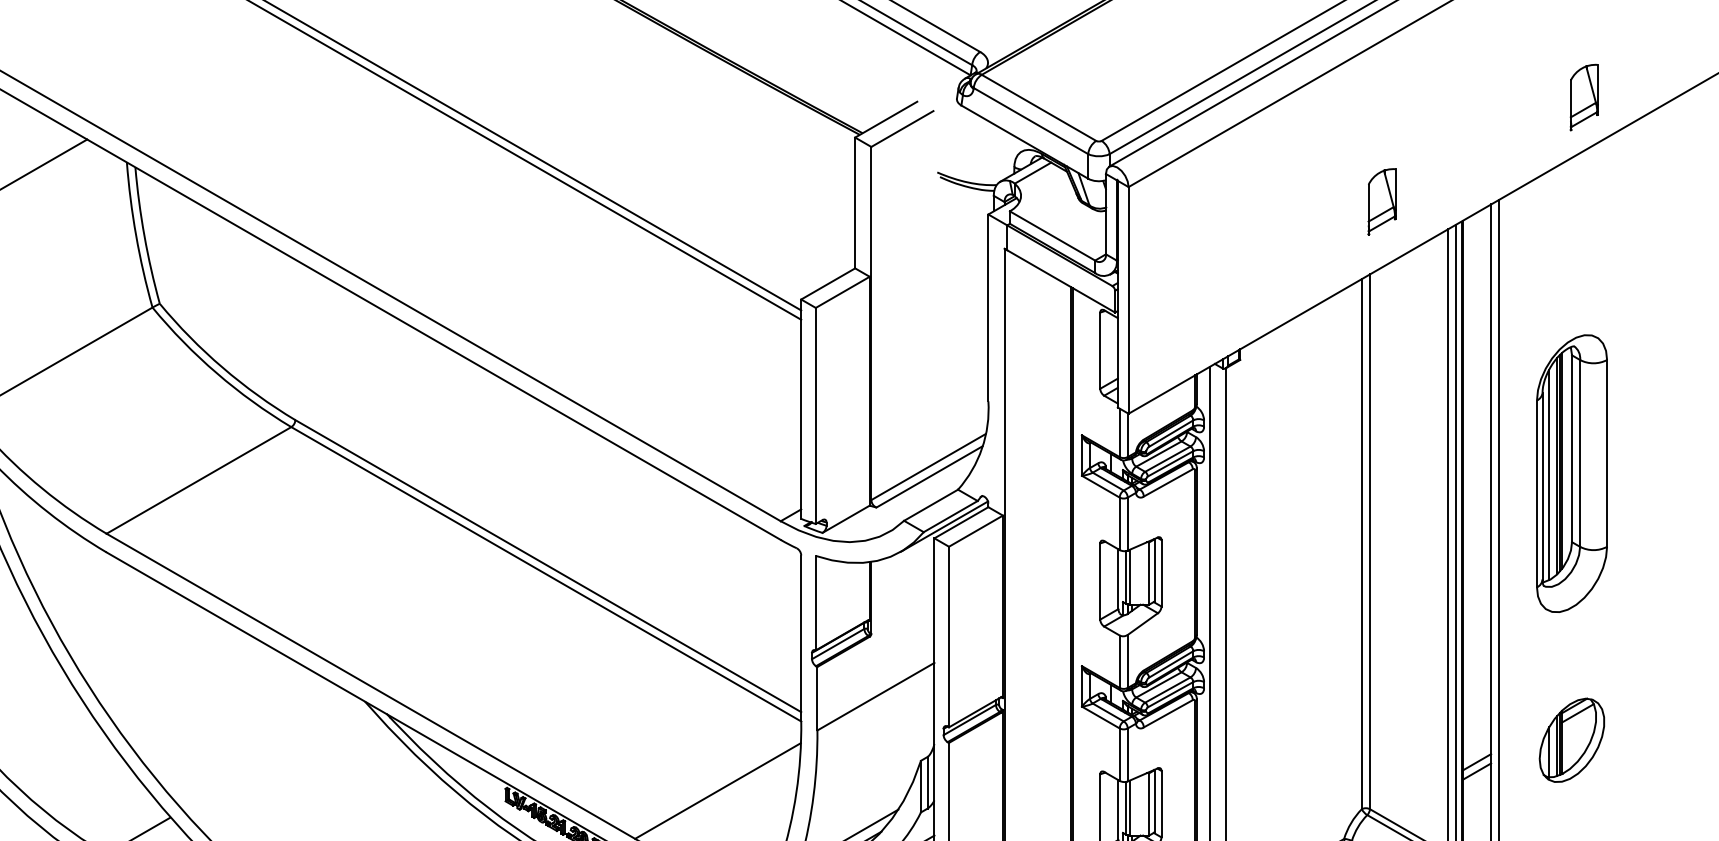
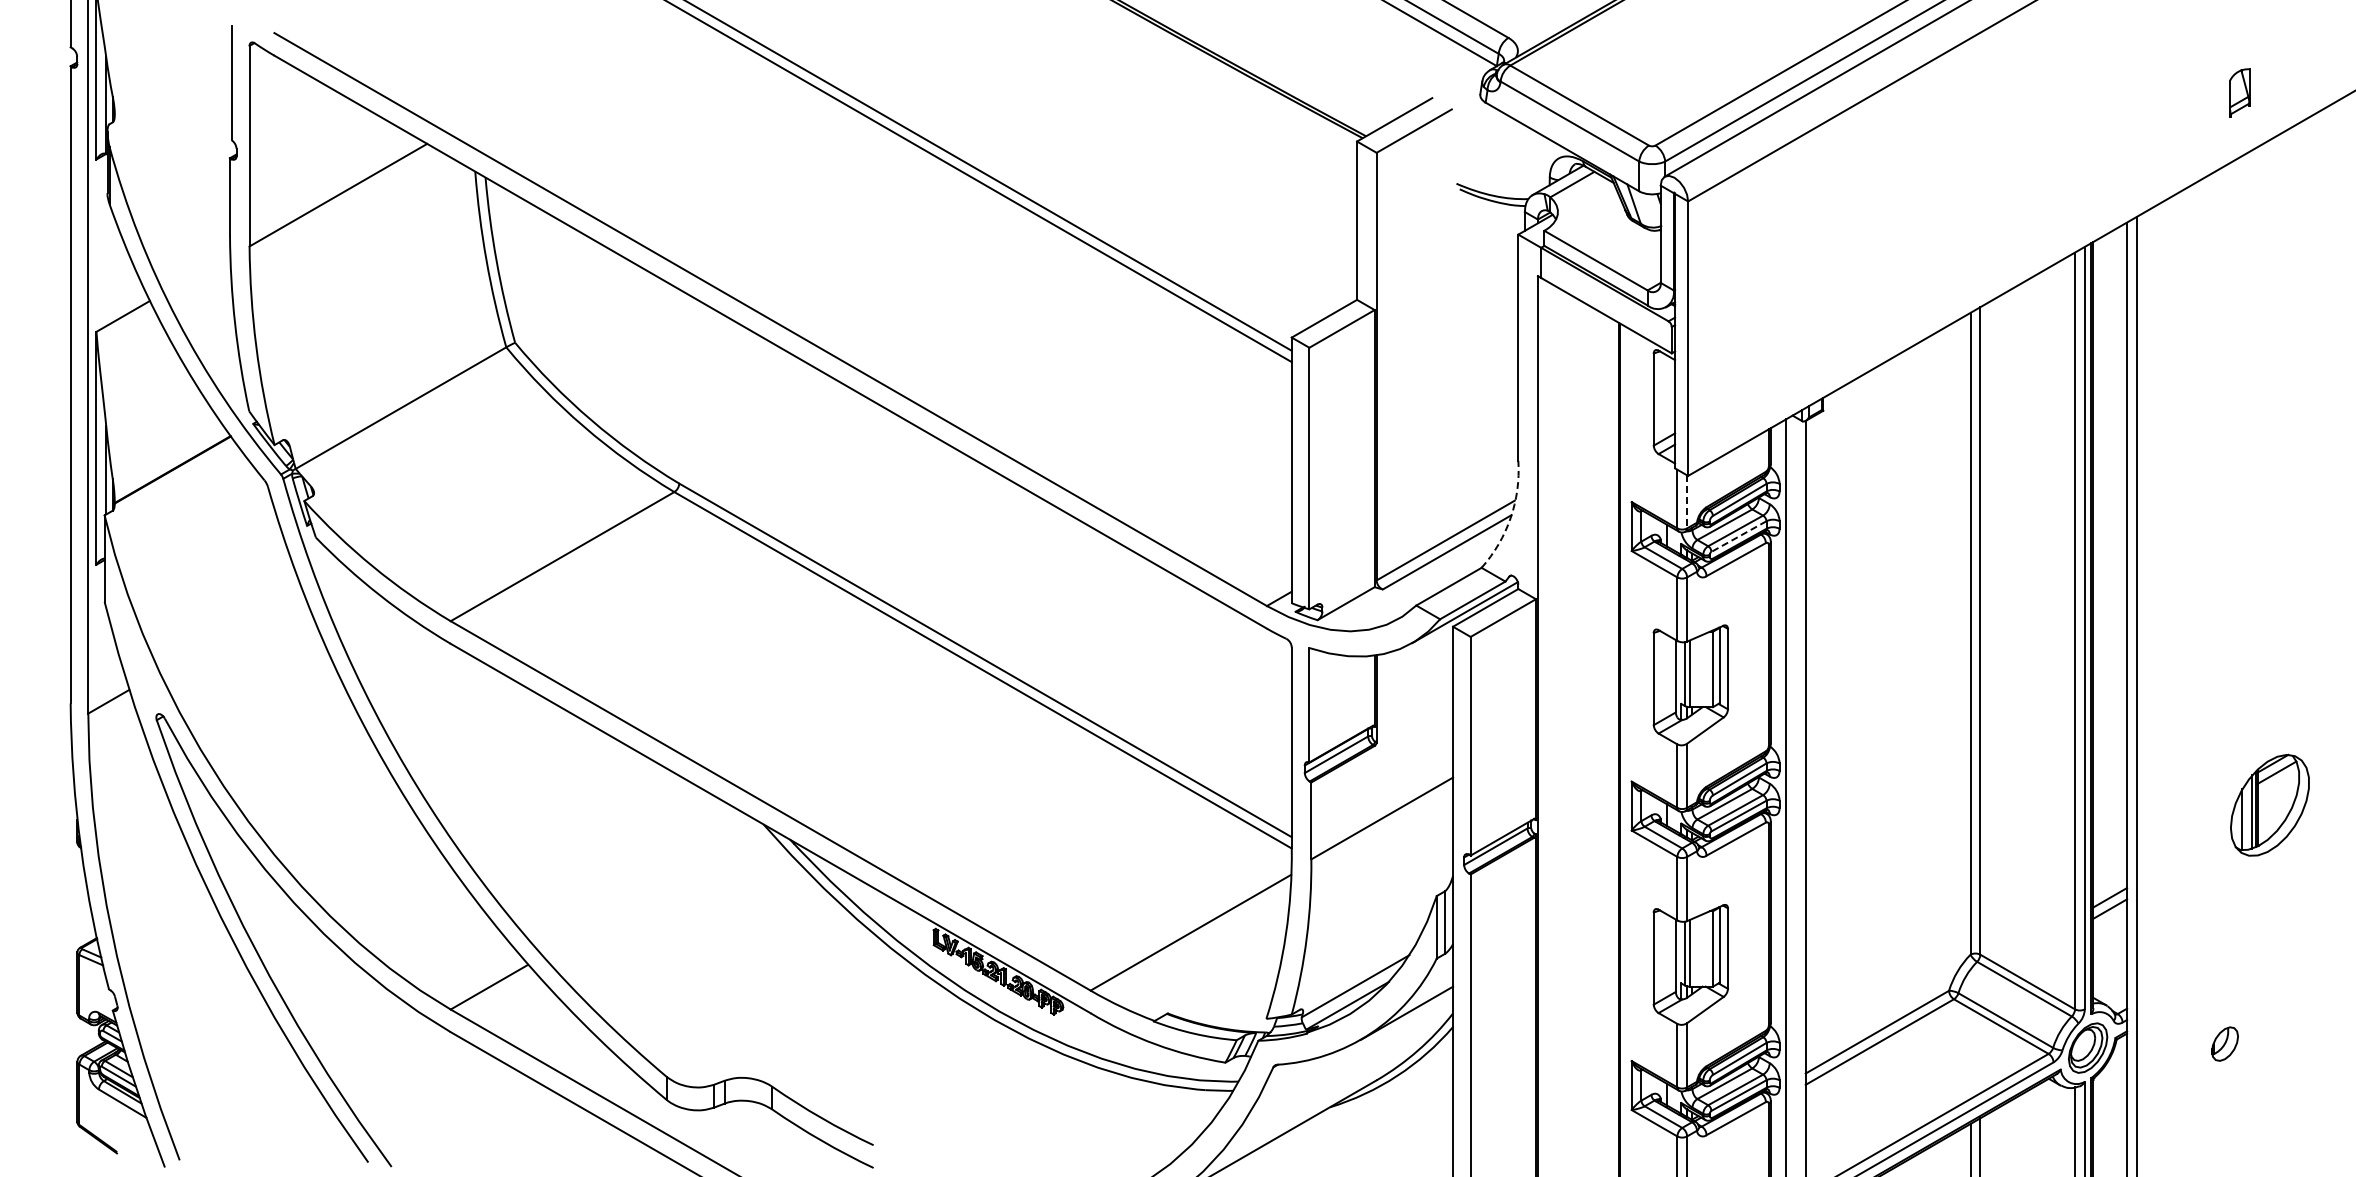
part: (1583, 97) -> (2239, 92), size x0.6
part: (1381, 201) -> (1994, 218), removed
line: (1128, 434) -> (1687, 501), solid -> dashed
arc: (981, 448) -> (1510, 518), solid -> dashed
line: (1170, 463) -> (1738, 536), solid -> dashed
part: (1571, 473) -> (2224, 548), removed
part: (1571, 739) -> (2269, 804), moved

